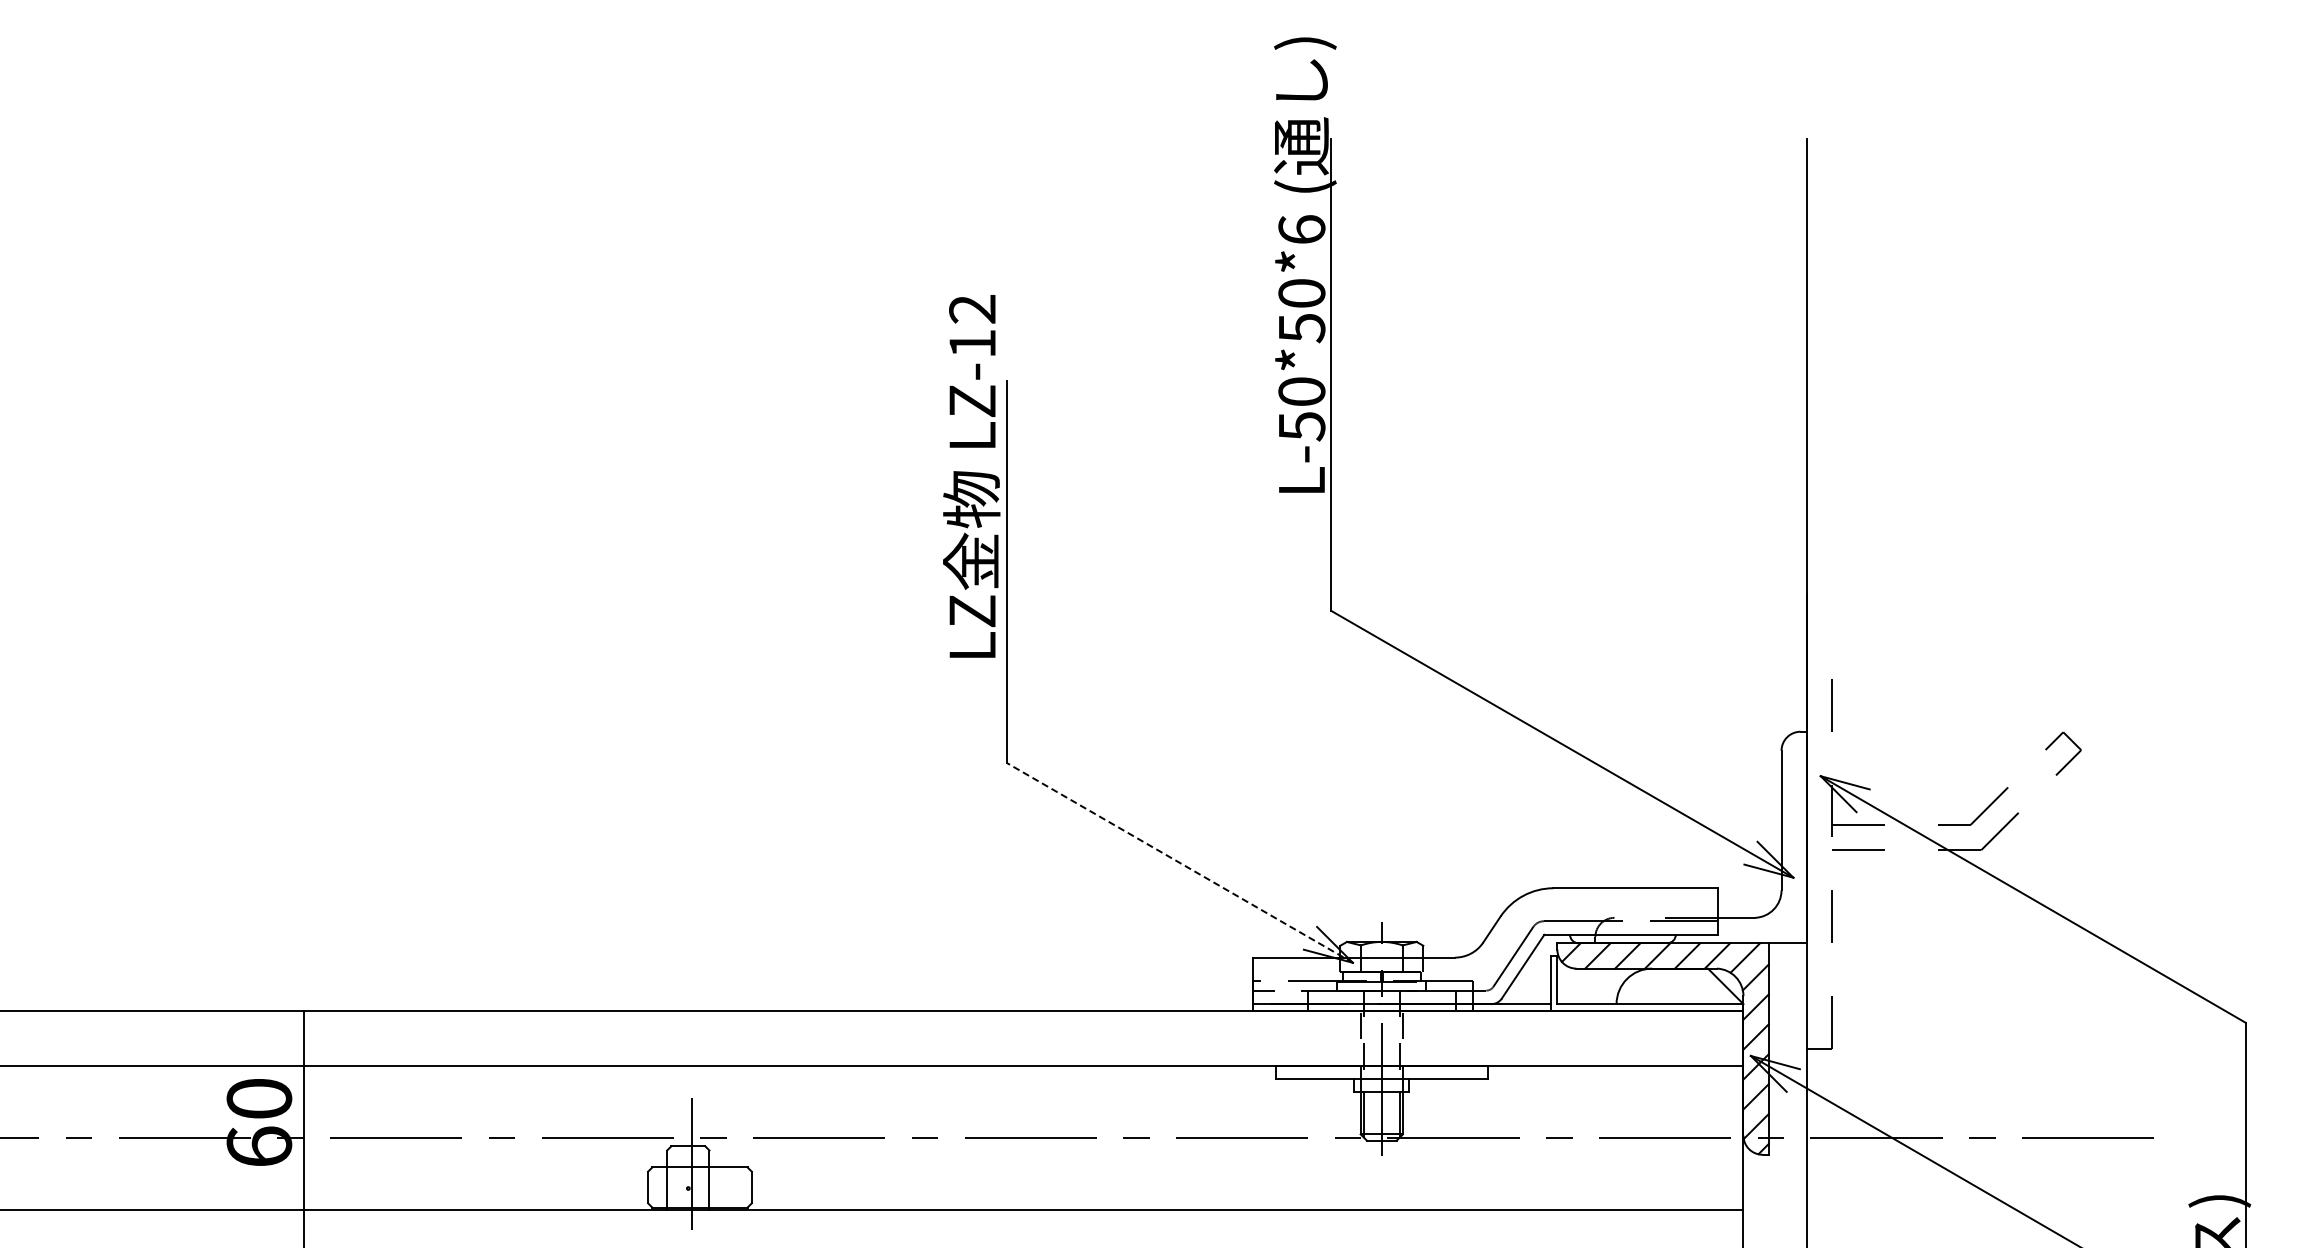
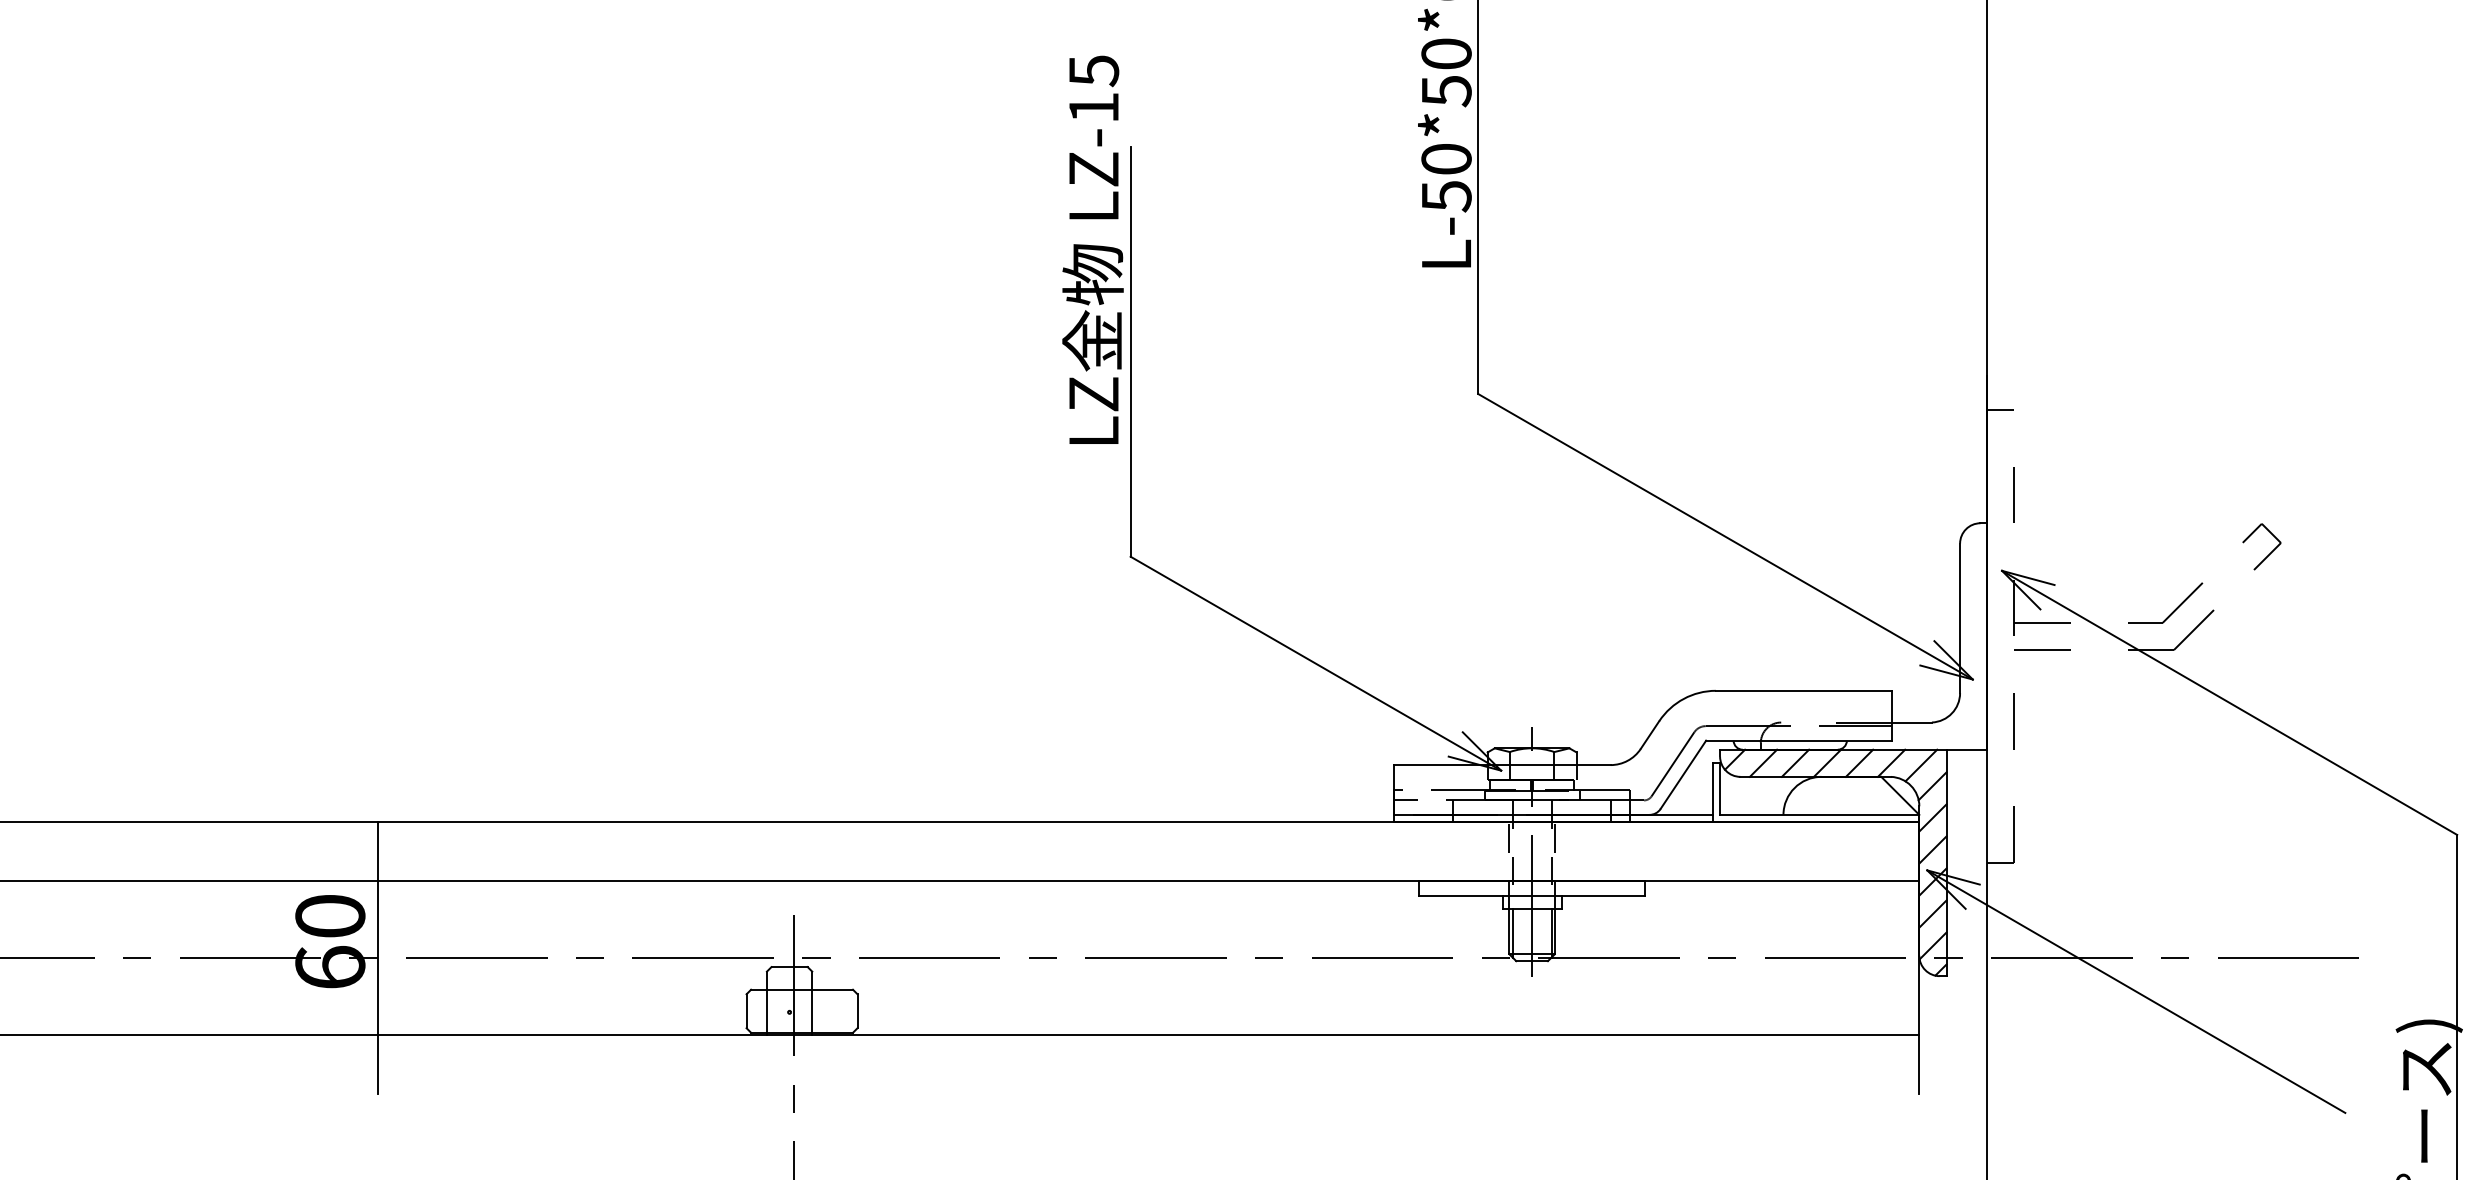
text: (972, 309) -> (1093, 71), LZ-12 -> LZ-15
line: (1819, 626) -> (2000, 410), added
line: (1179, 862) -> (1315, 663), dashed -> solid

